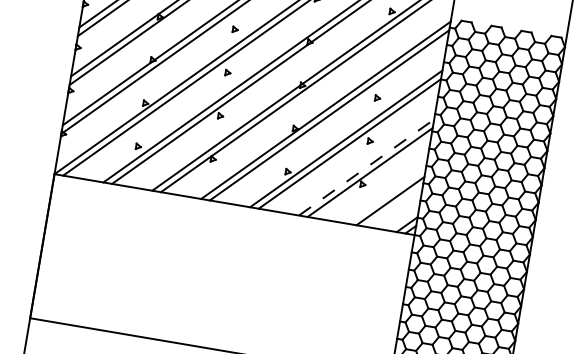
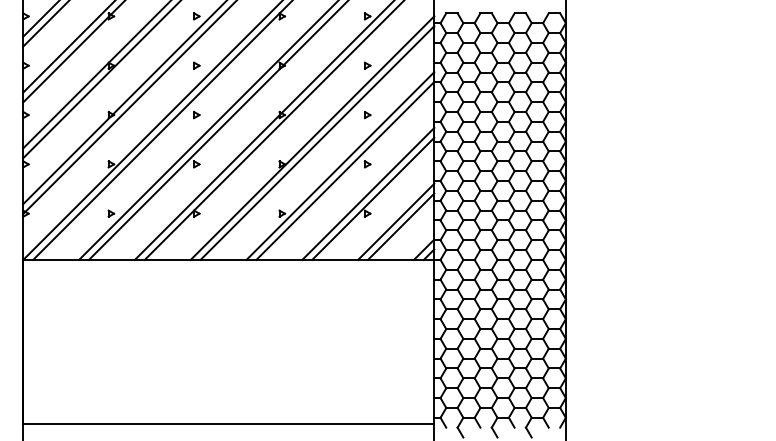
part: (384, 54) -> (367, 65), added
line: (366, 167) -> (368, 193), dashed -> solid
line: (387, 195) -> (396, 221), added

